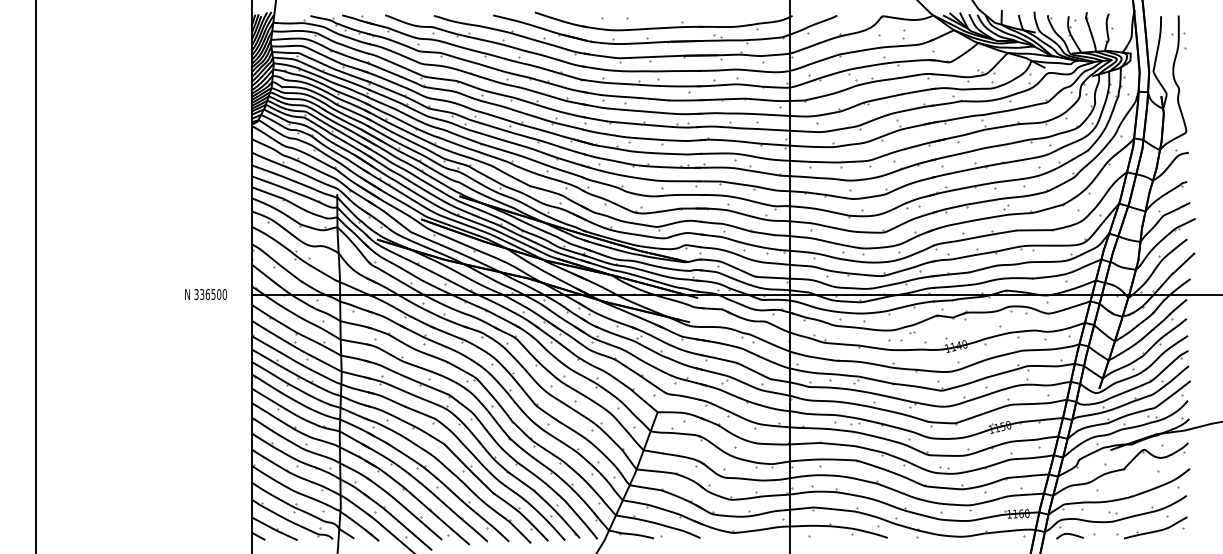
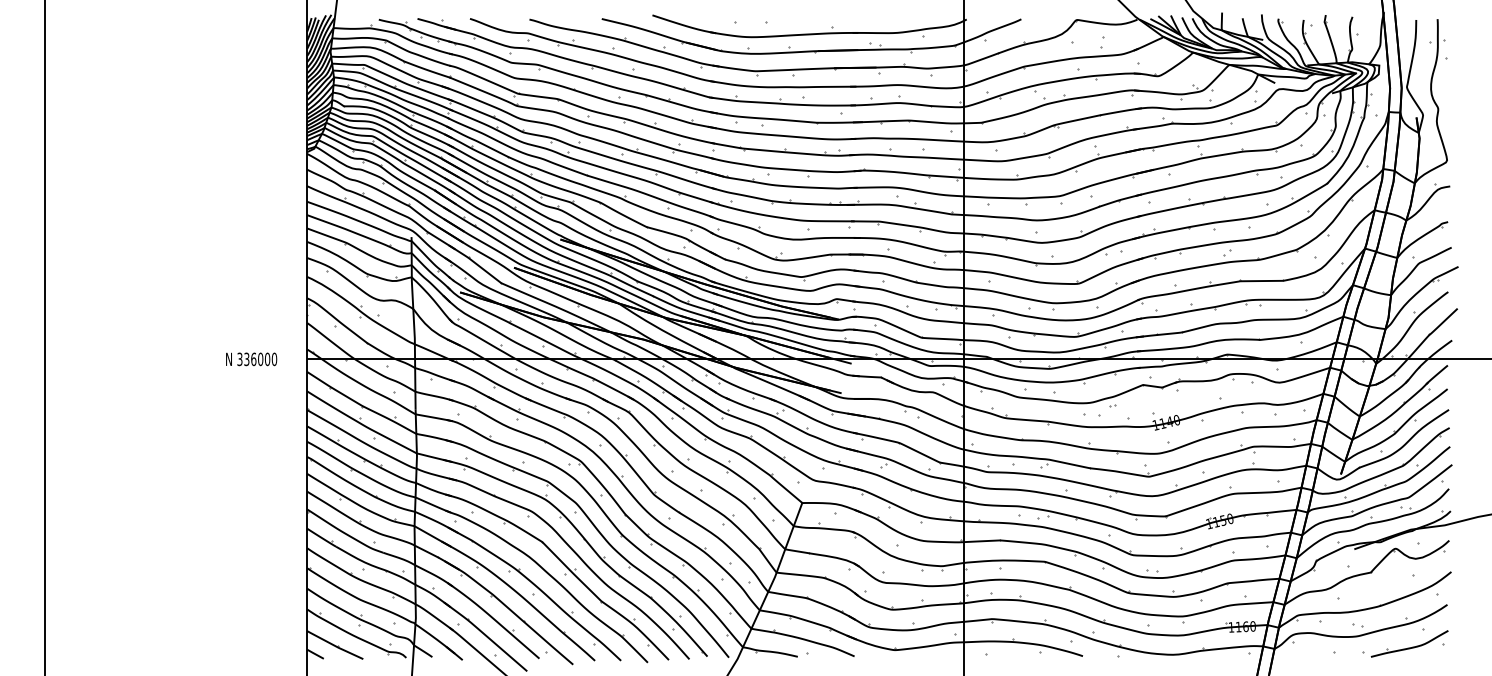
text: (213, 294) -> (260, 359), 336500 -> 336000
curve: (1070, 534) -> (1305, 652), removed

